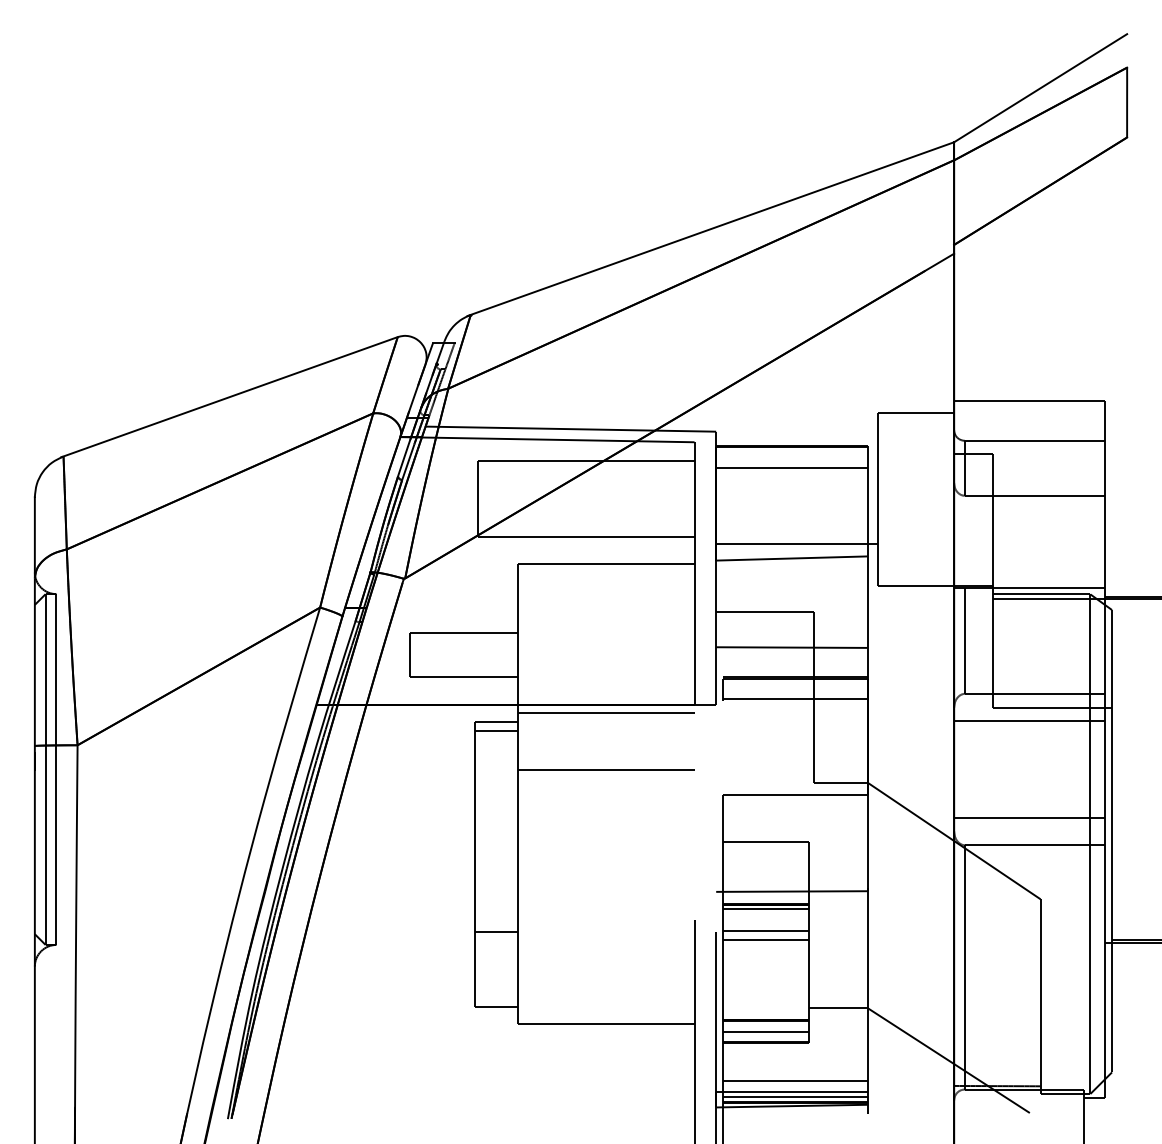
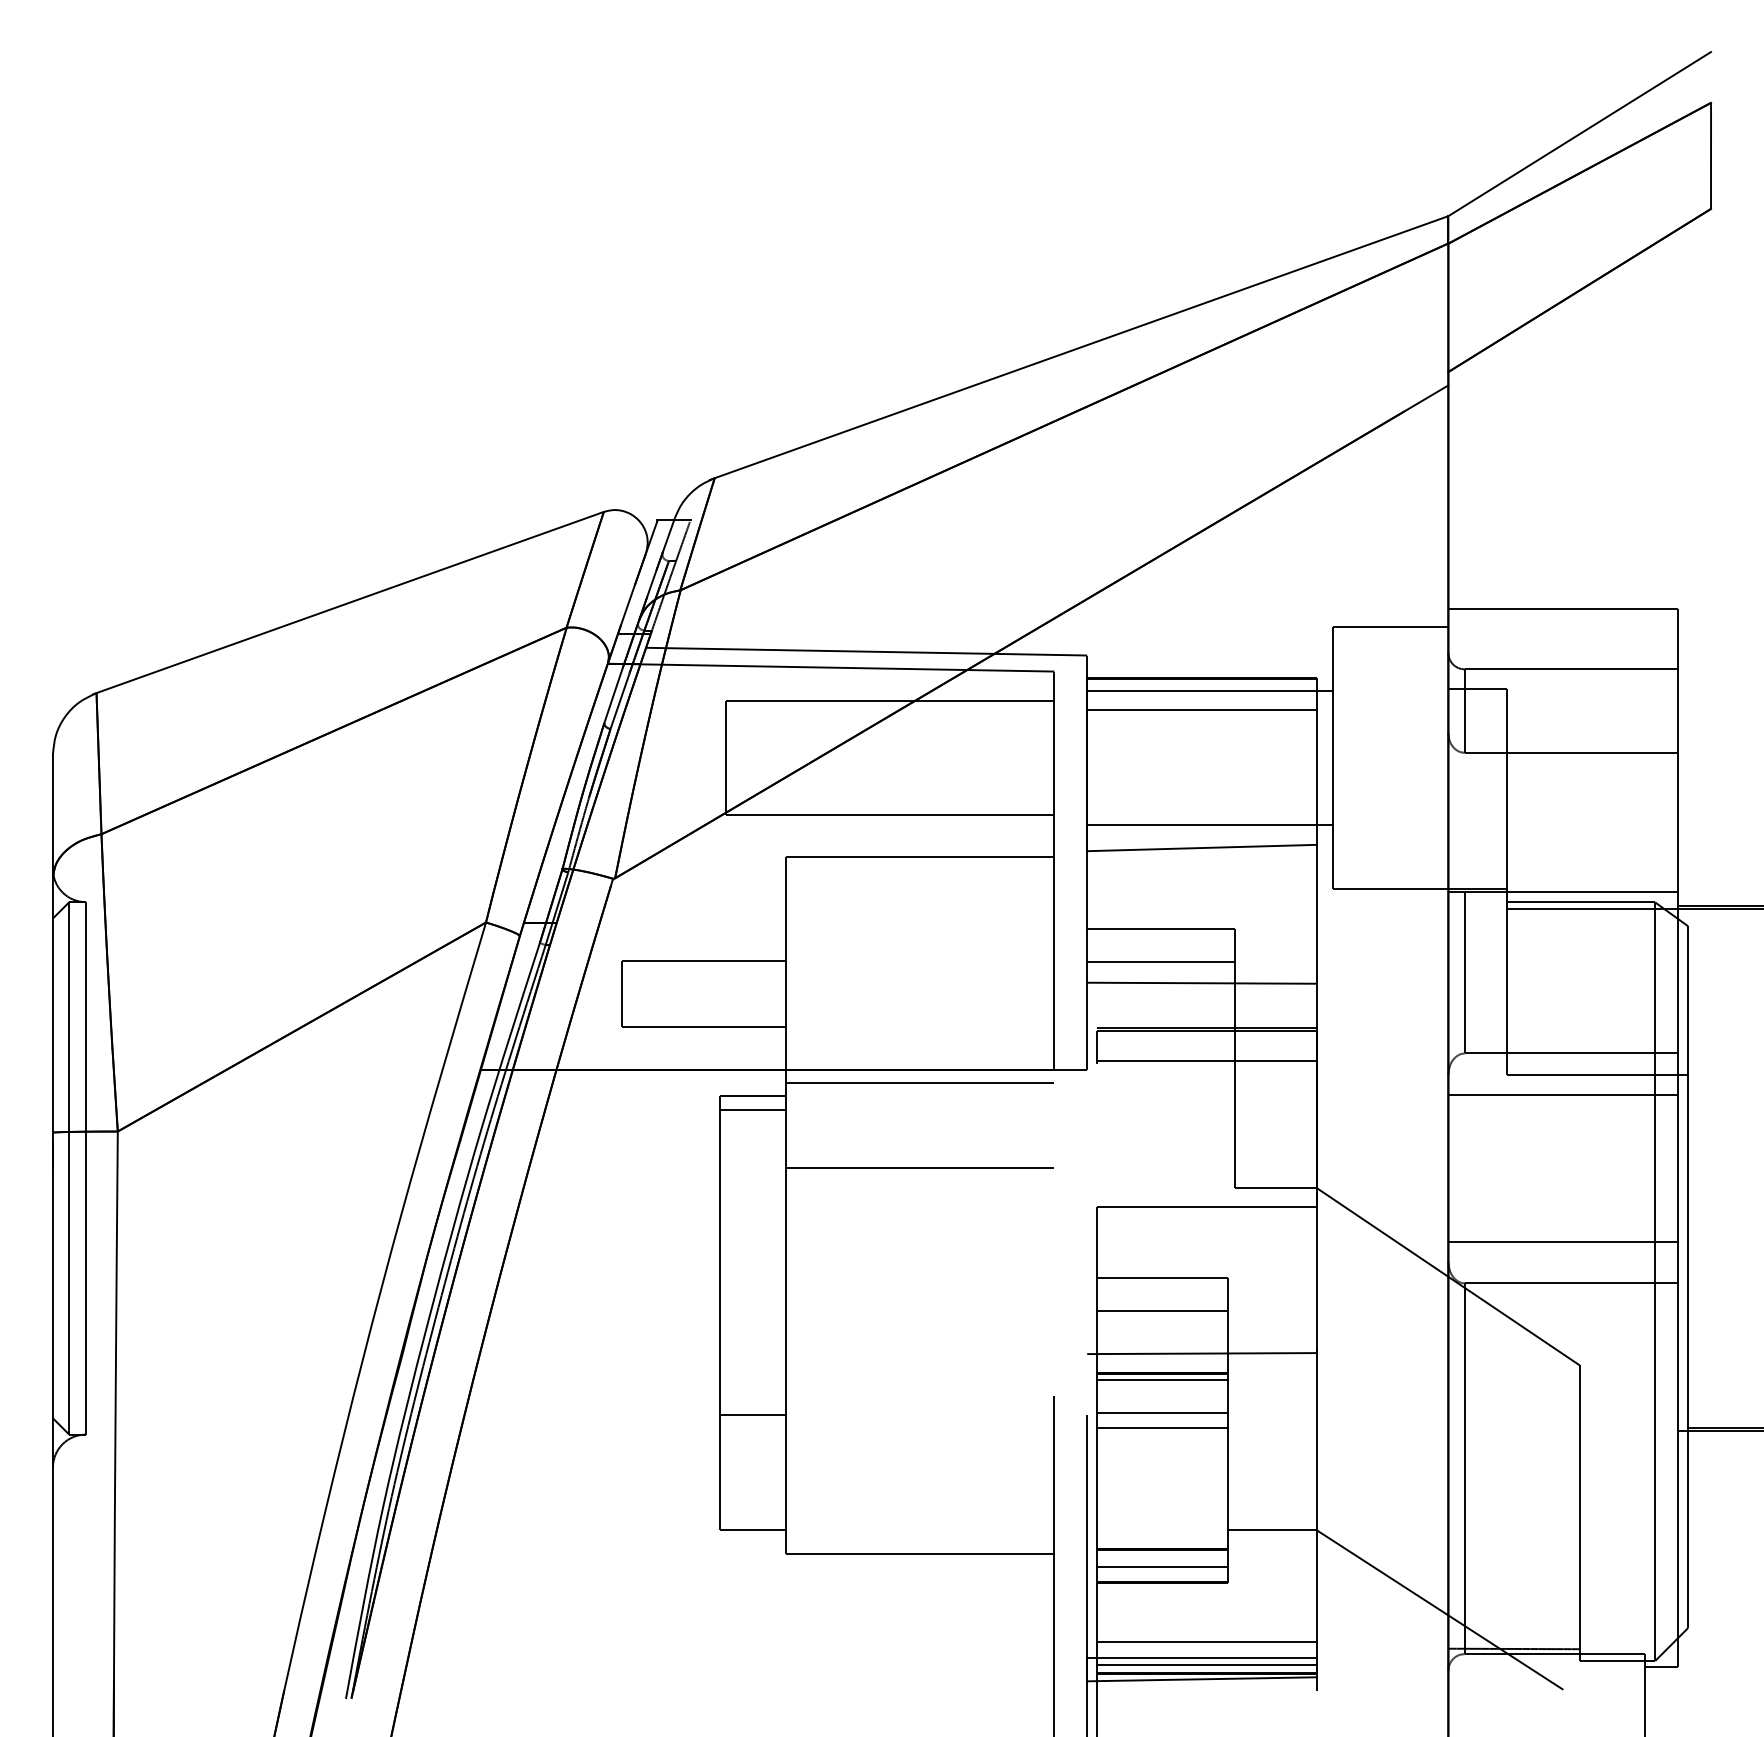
line: (797, 454) -> (1210, 690), added
line: (764, 633) -> (1160, 961), added
line: (765, 863) -> (1162, 1310), added

